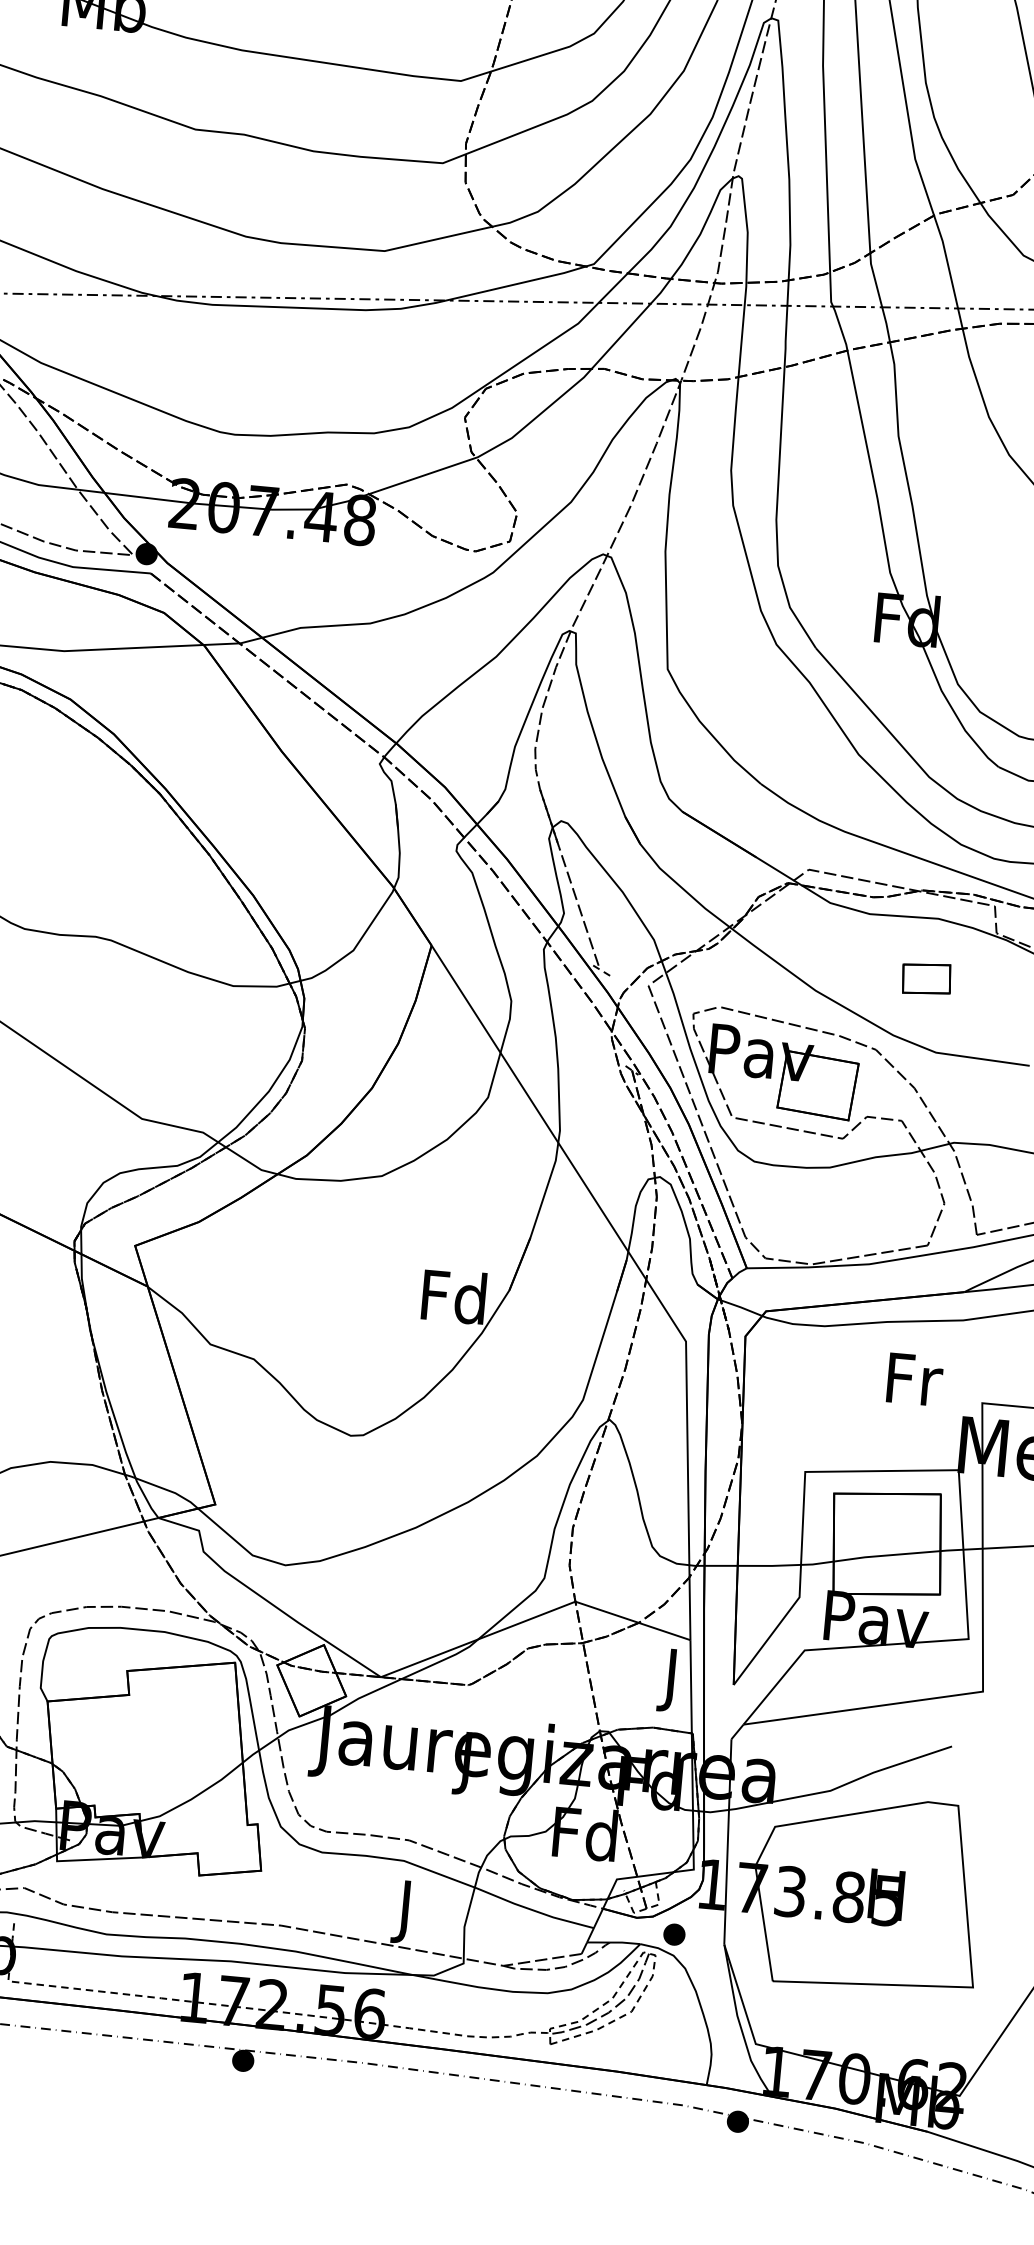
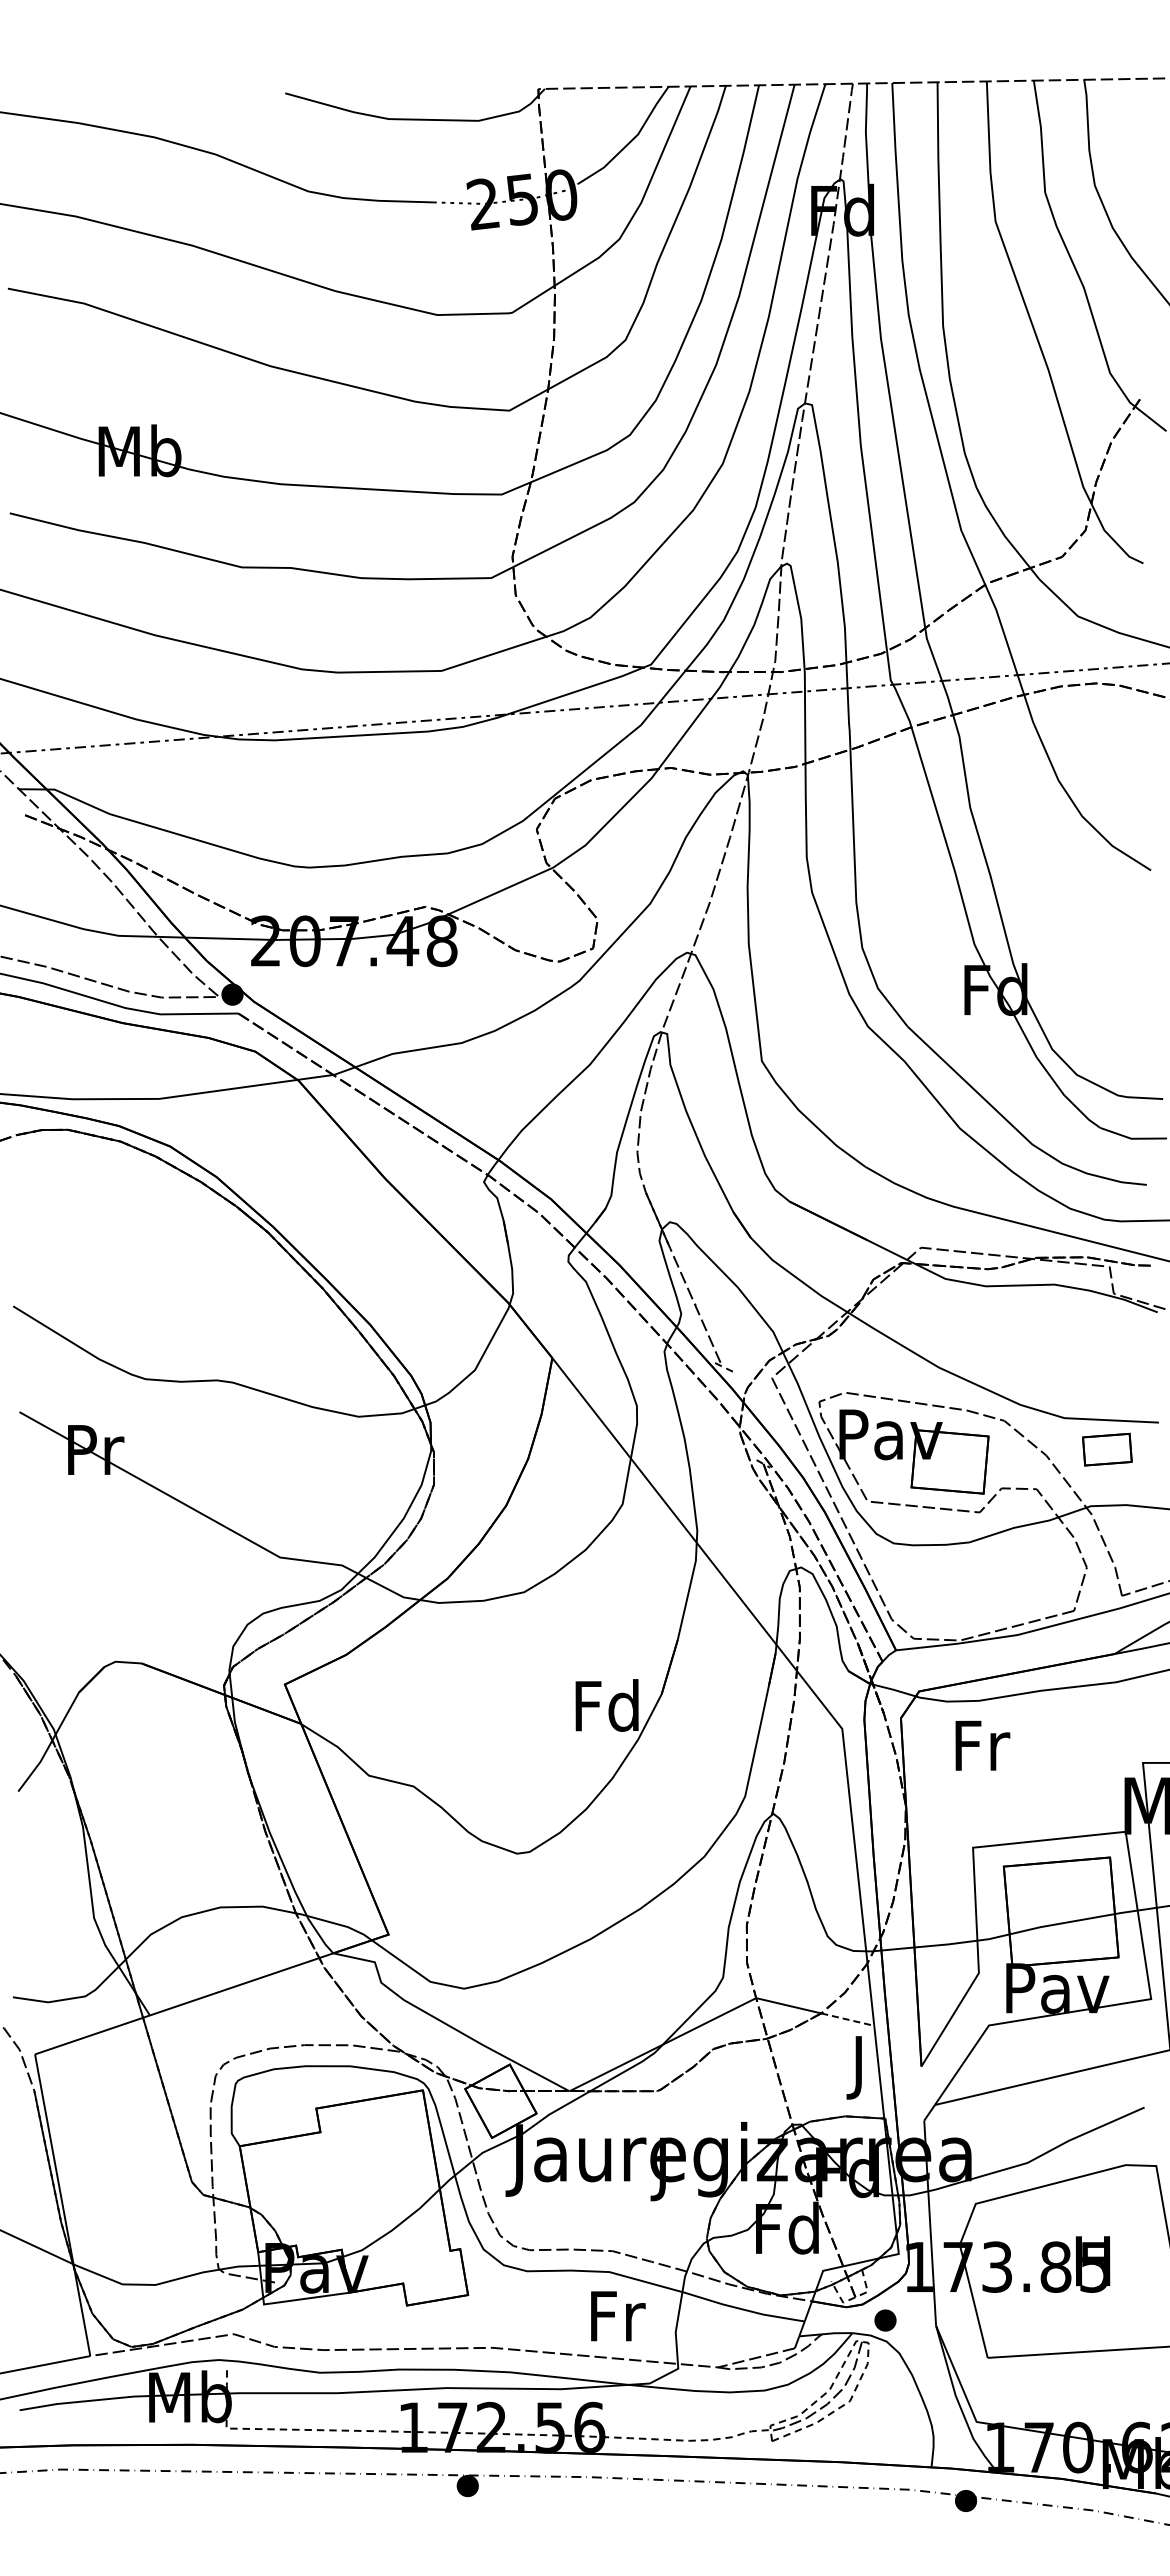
part: (926, 978) -> (1107, 1449), moved
text: (914, 1379) -> (982, 1745), moved
line: (665, 1631) -> (848, 2019), solid -> dashed
text: (408, 1911) -> (618, 2322), J -> Fr

